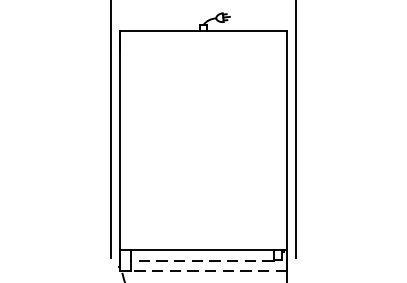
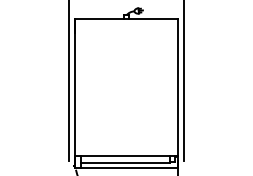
line: (201, 261) -> (125, 162), dashed -> solid
line: (208, 270) -> (129, 168), dashed -> solid

